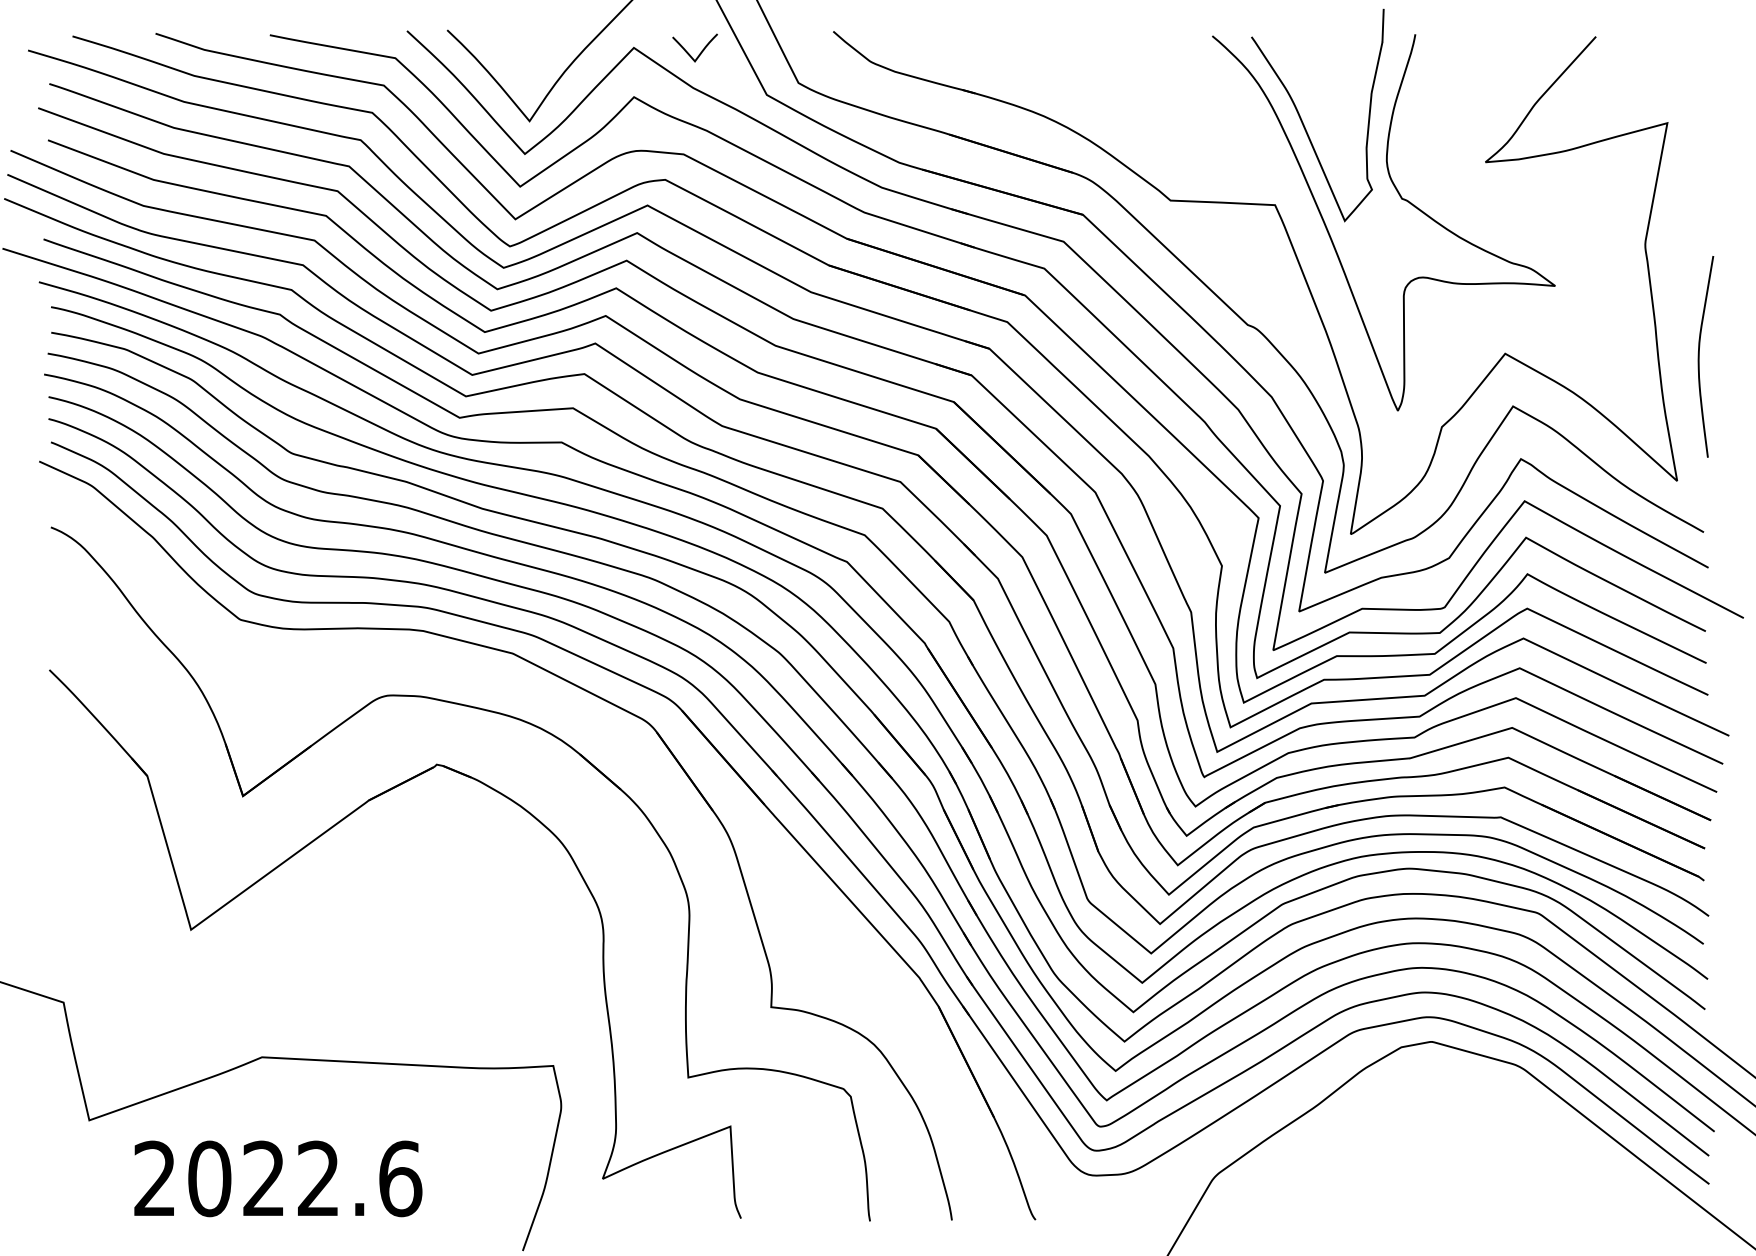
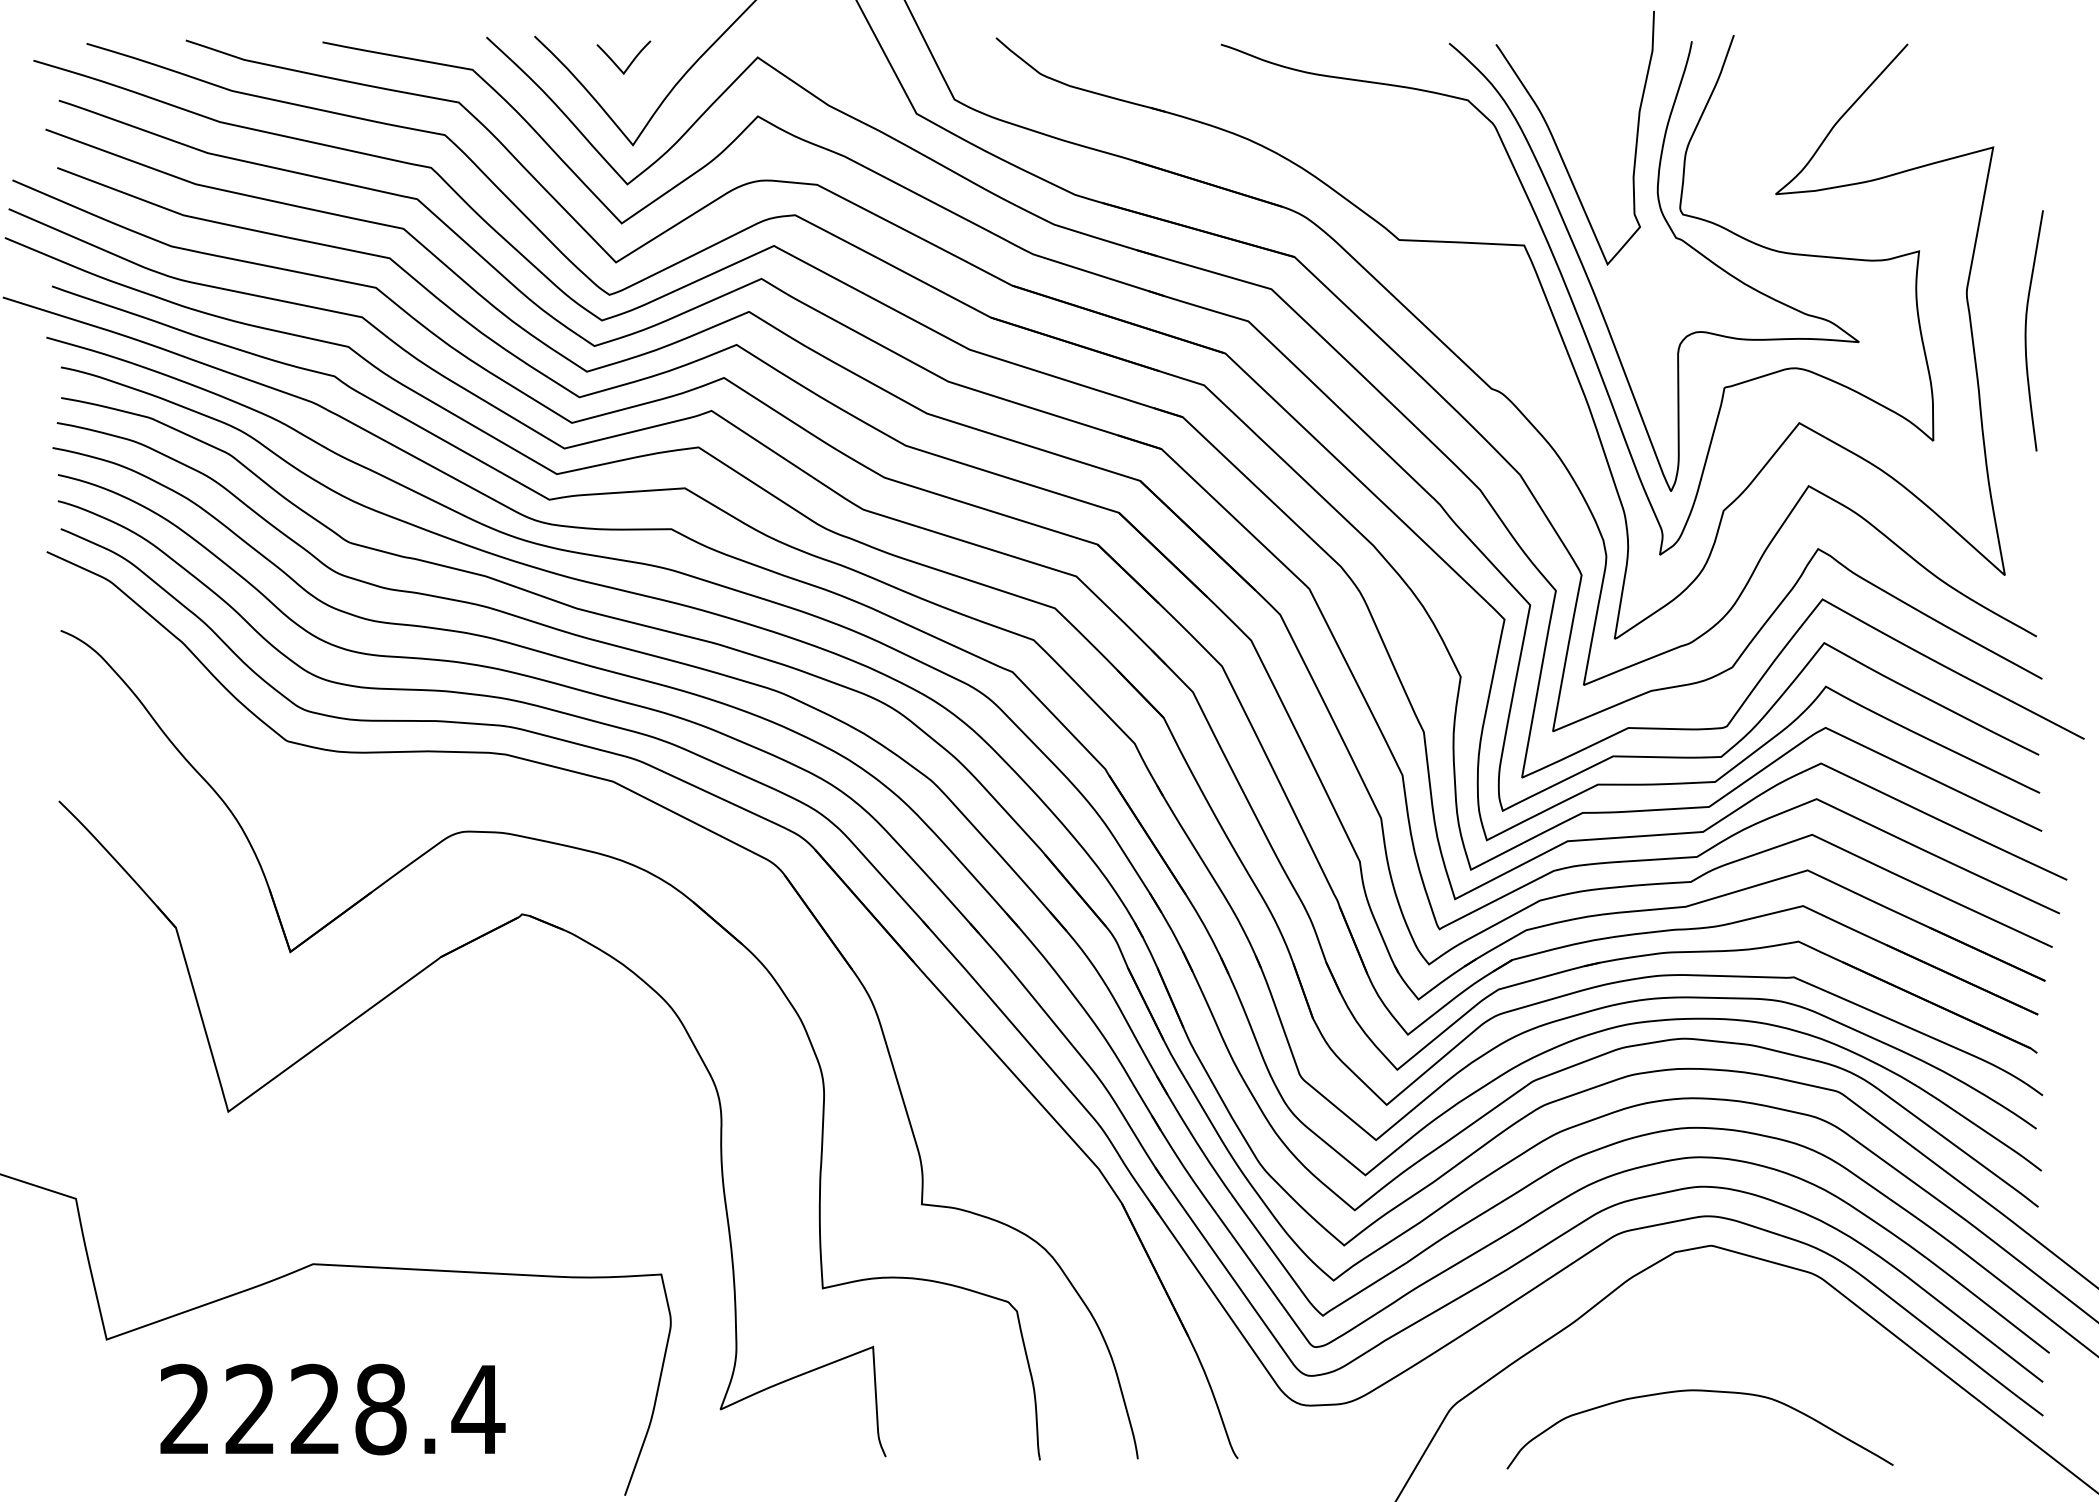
curve: (700, 52) -> (630, 62), moved
curve: (1314, 247) -> (1571, 296), added
curve: (1699, 356) -> (2026, 330), moved
curve: (1421, 1163) -> (1699, 1391), added
text: (305, 1178) -> (365, 1409), 2022.6 -> 2228.4

